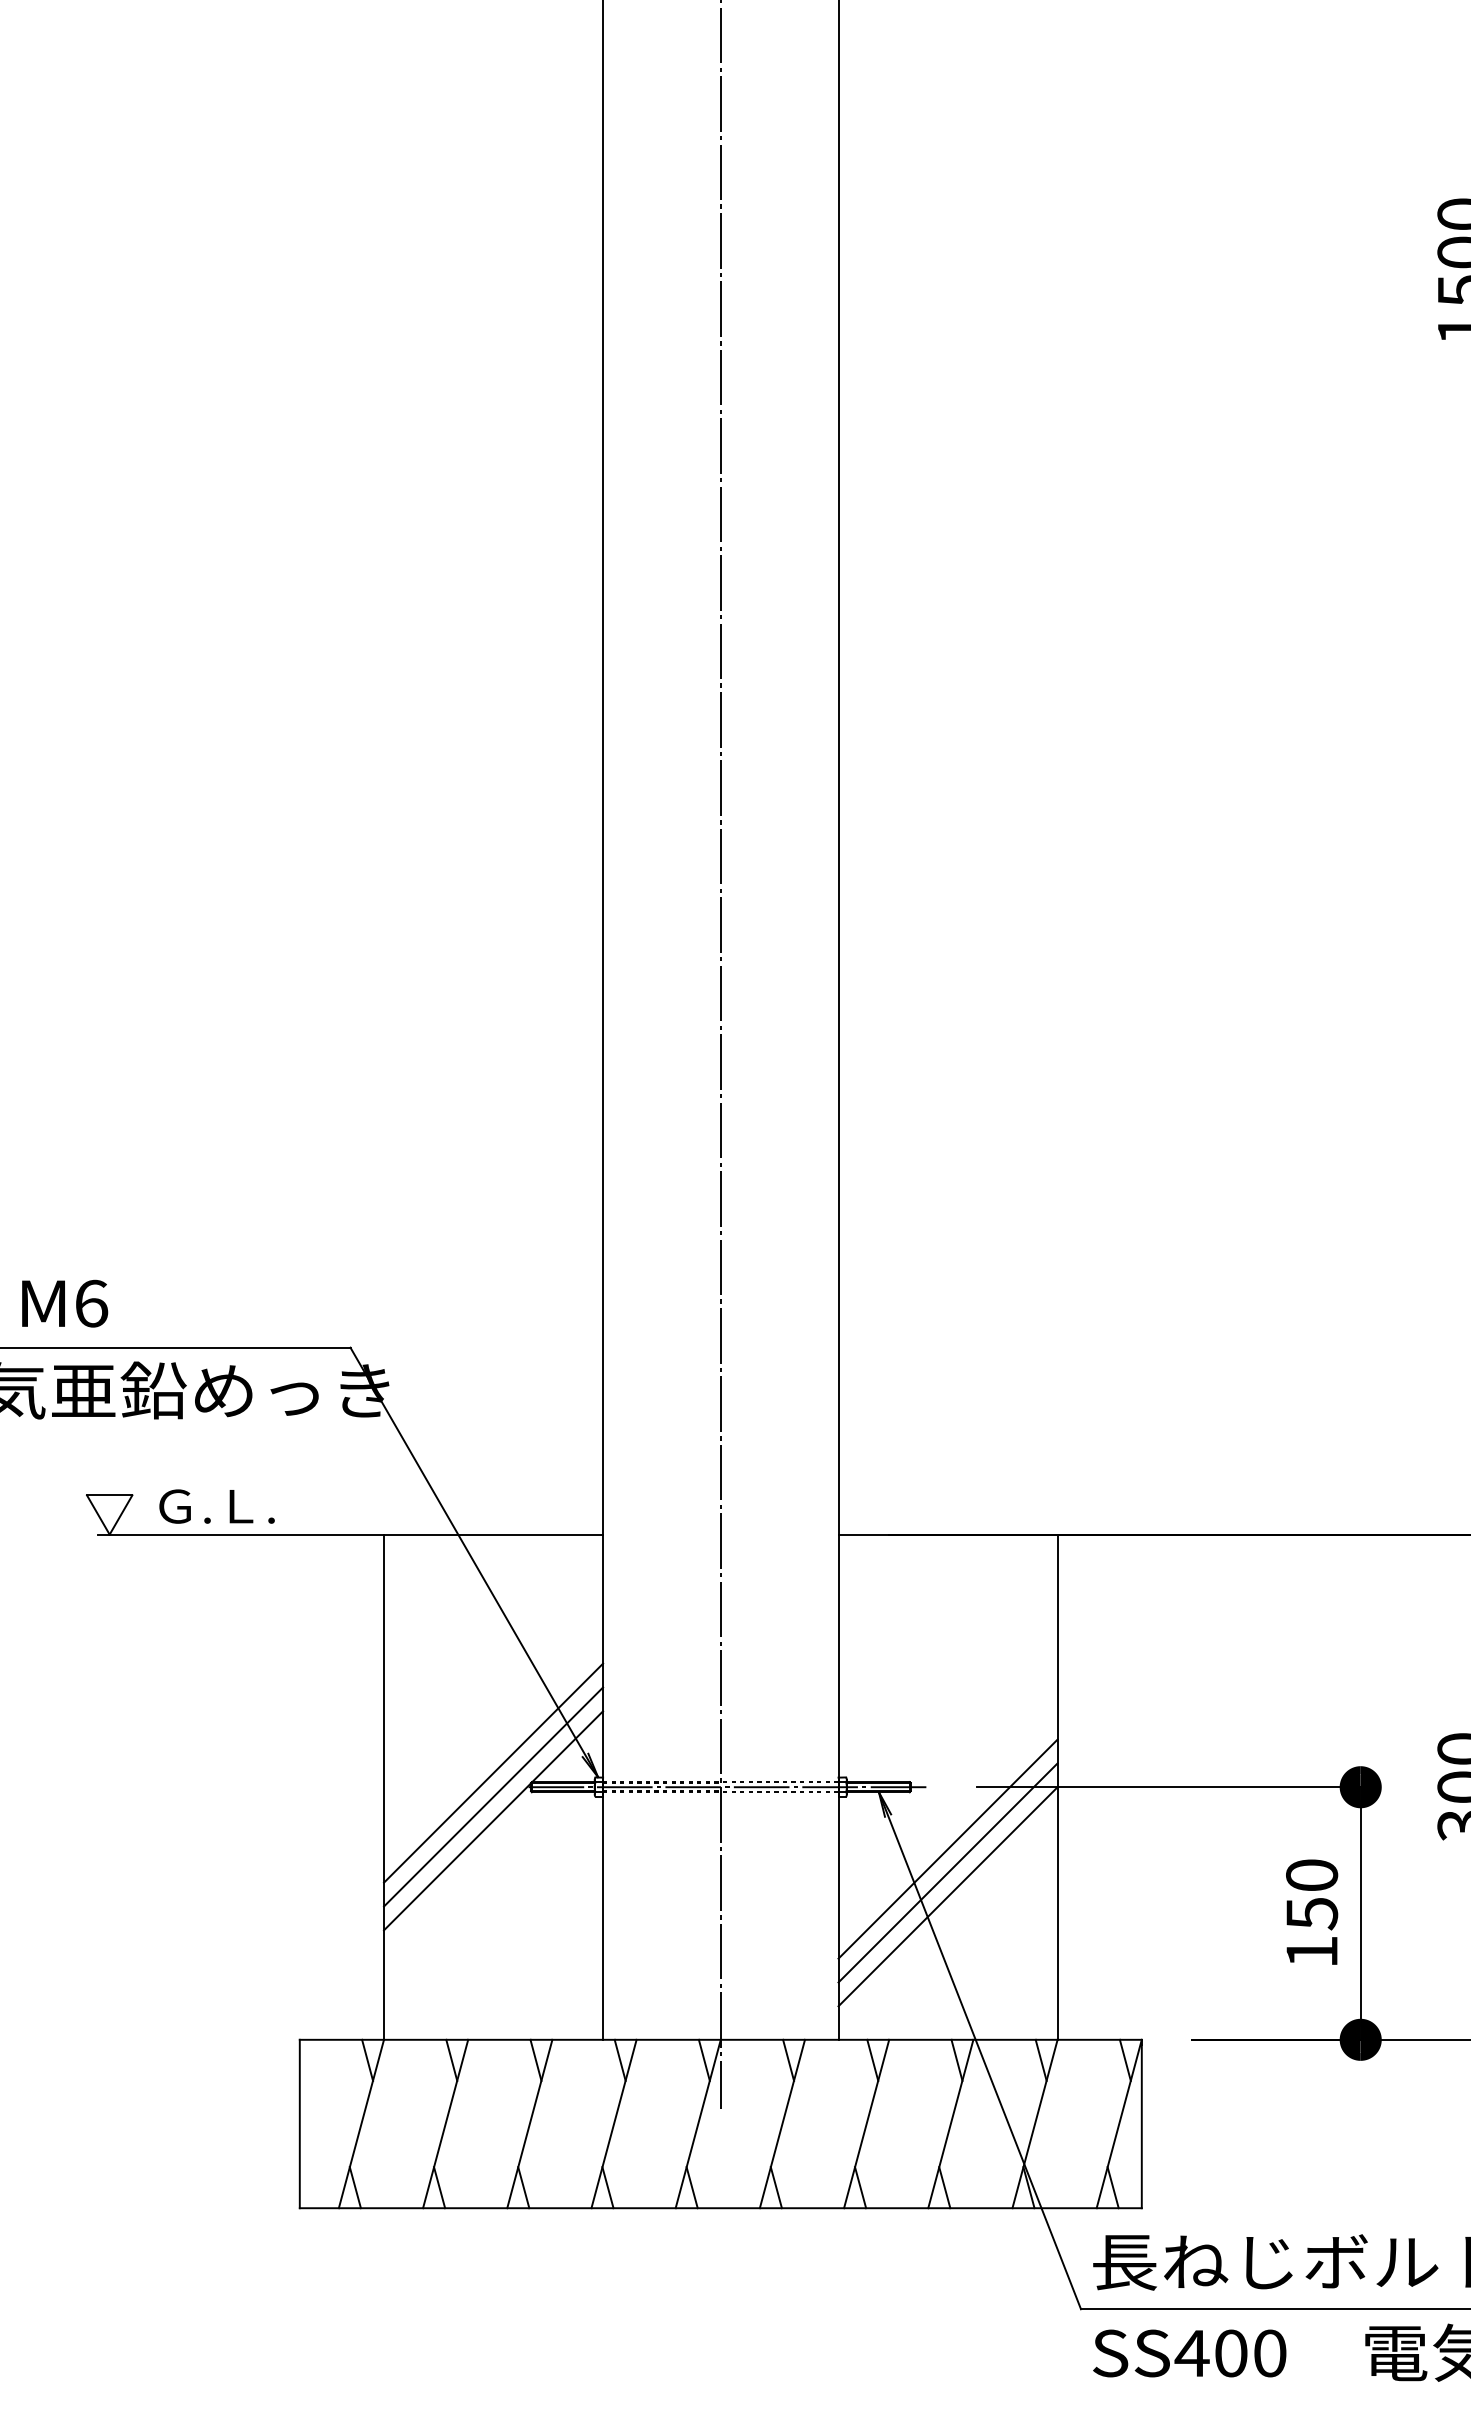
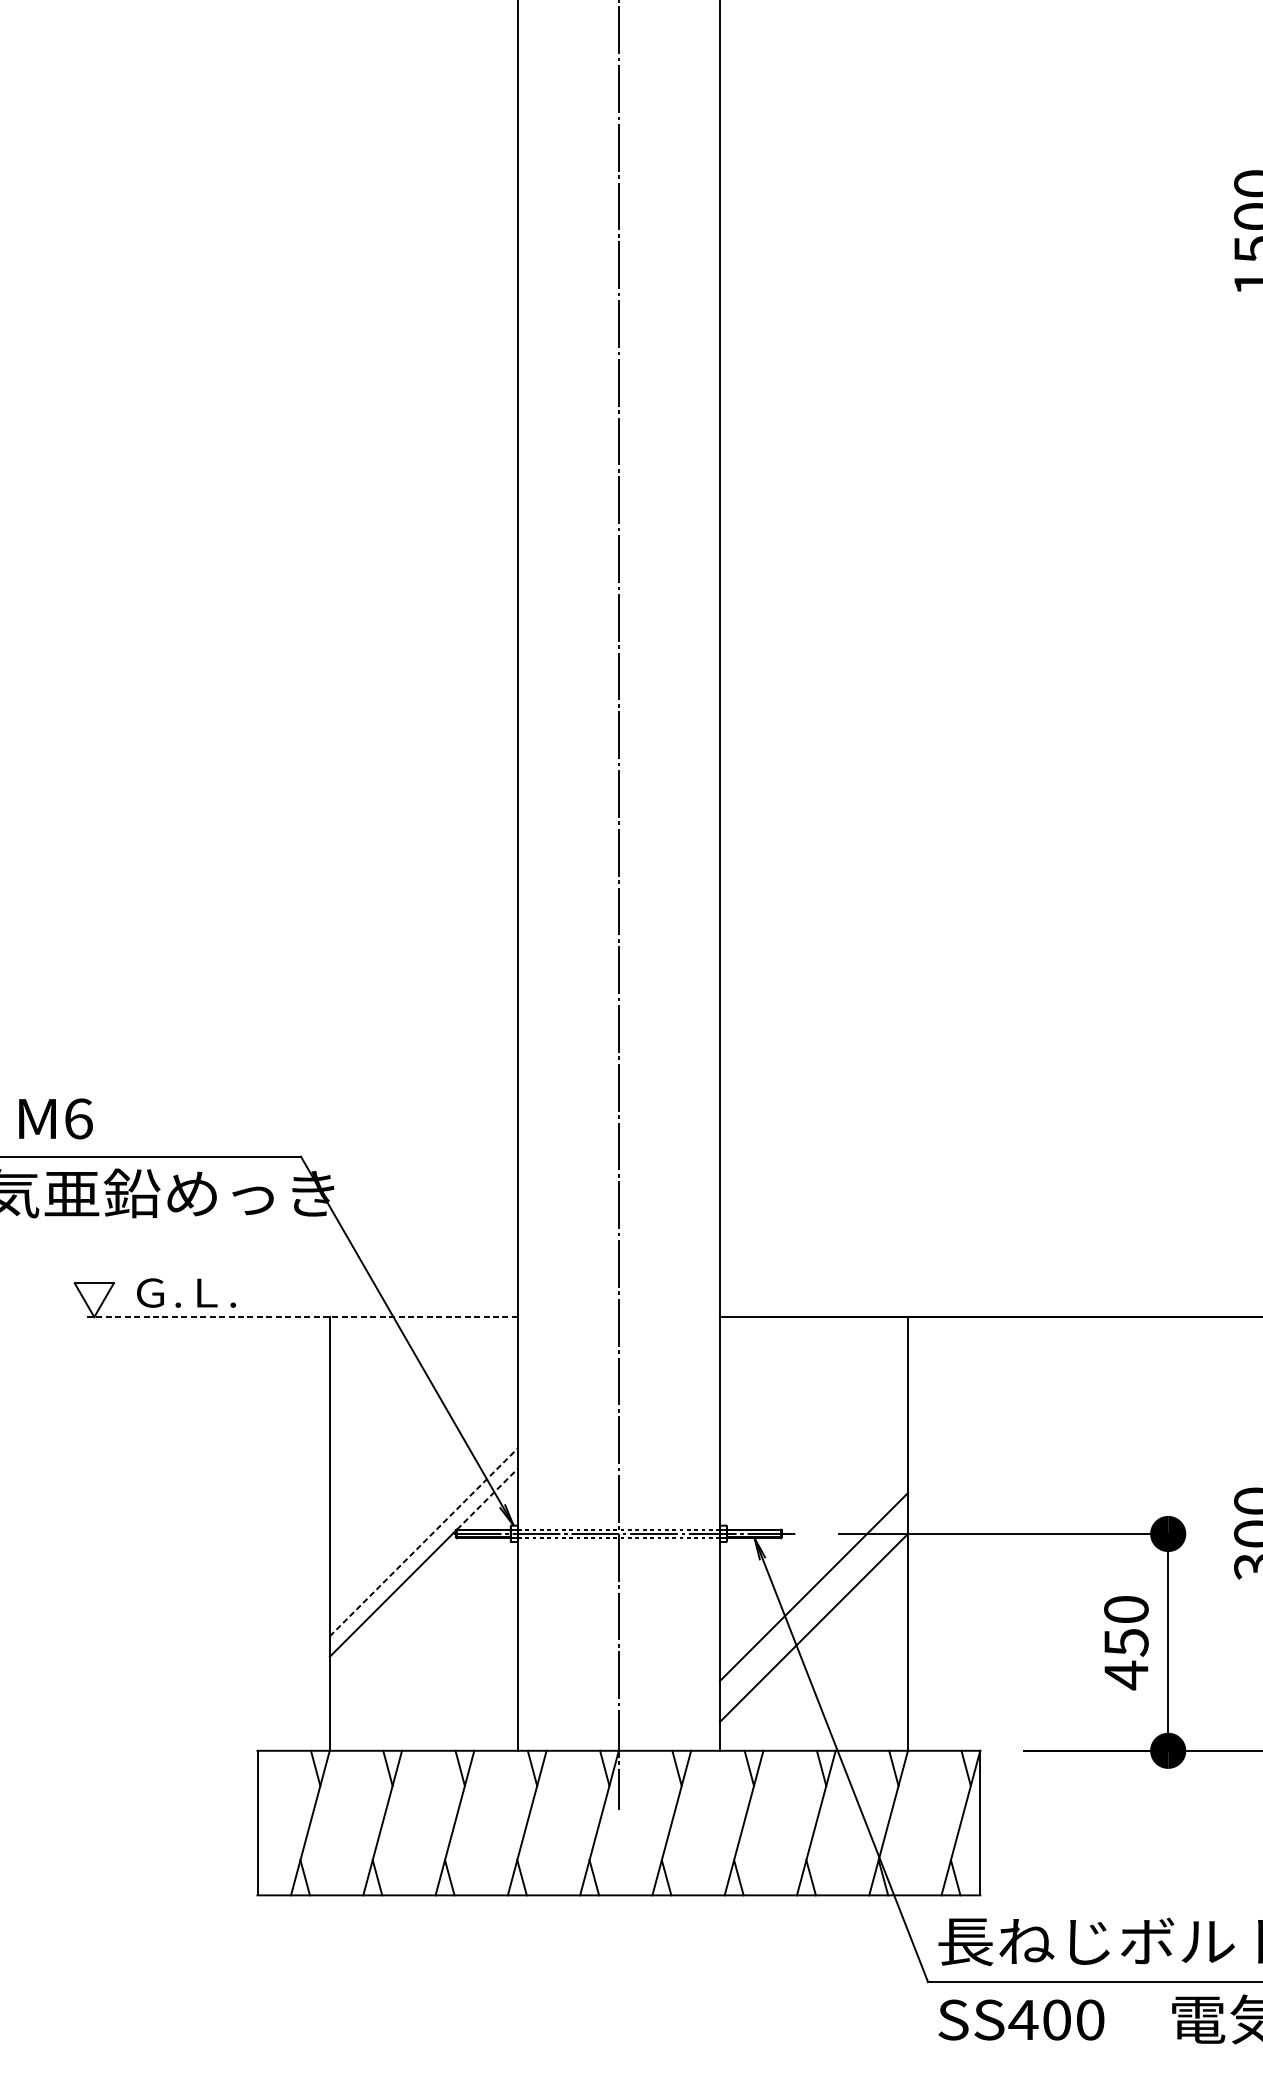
line: (350, 1534) -> (301, 1317), solid -> dashed
line: (568, 1746) -> (488, 1499), solid -> dashed
line: (493, 1772) -> (423, 1521), removed
line: (493, 1797) -> (423, 1542), solid -> dashed
line: (947, 1872) -> (813, 1607), removed
text: (1311, 1951) -> (1125, 1674), 150 -> 450

